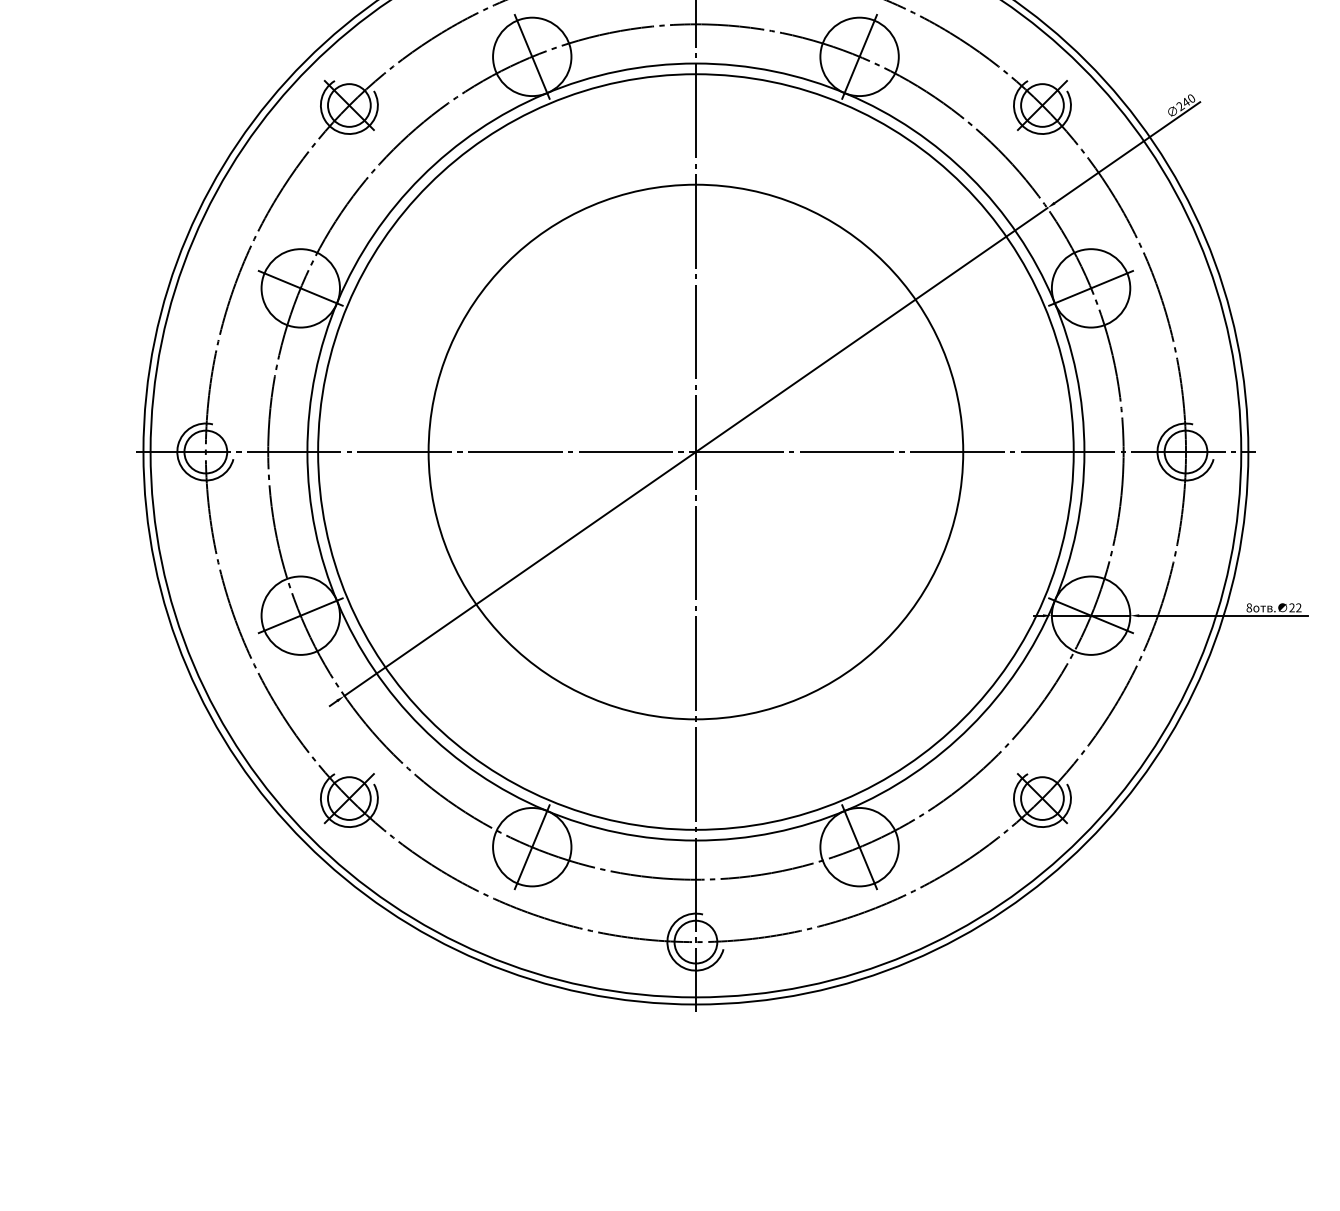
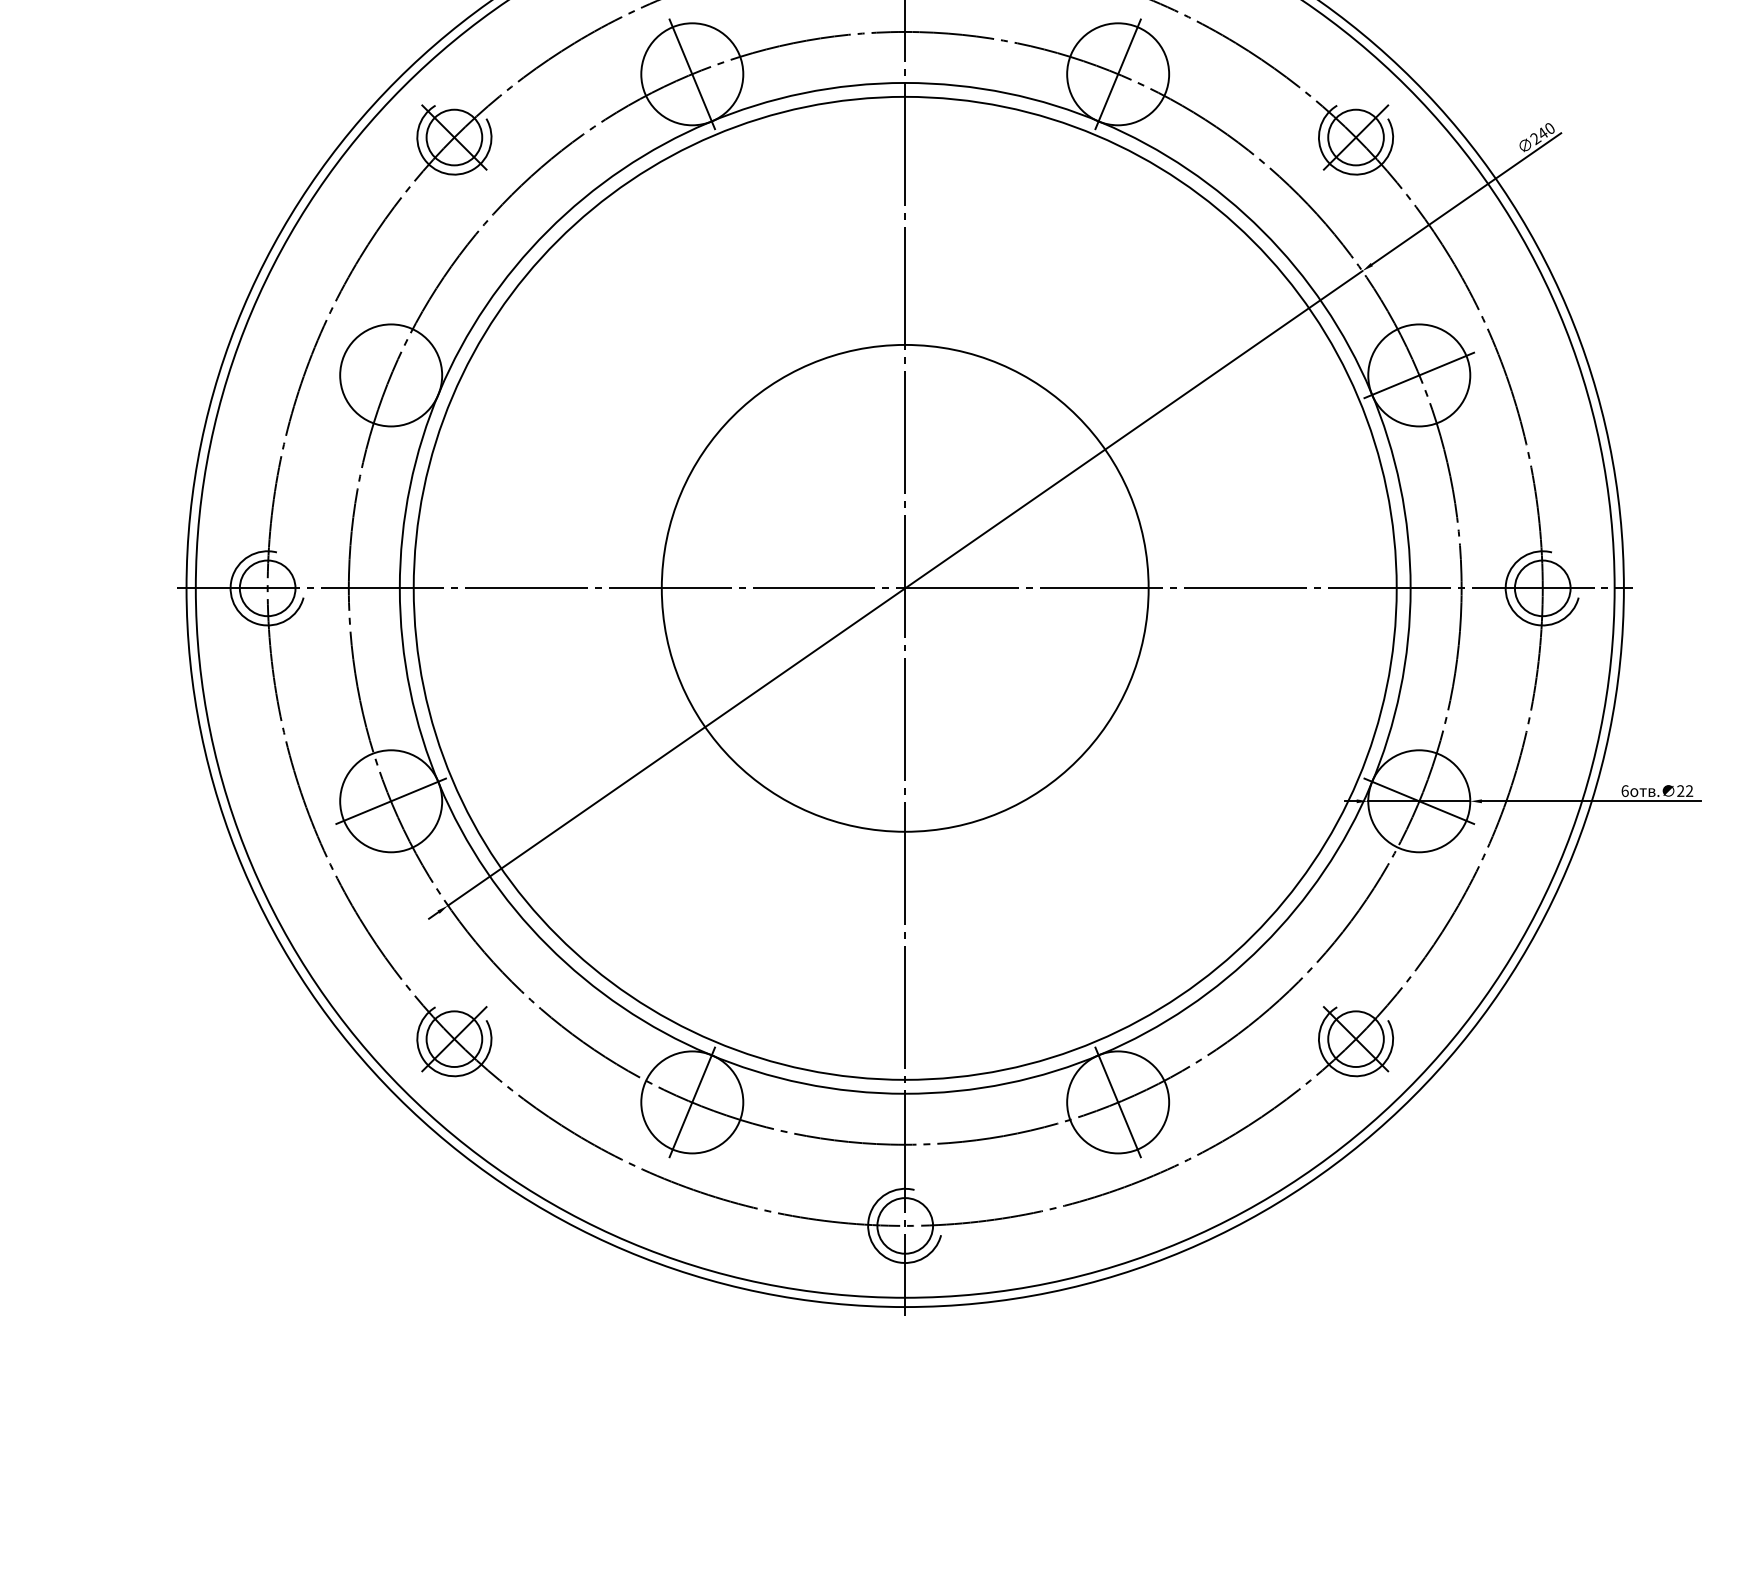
line: (300, 288) -> (390, 375), removed
circle: (695, 452) -> (904, 588), size x0.7
text: (1248, 607) -> (1624, 790), 8 -> 6

